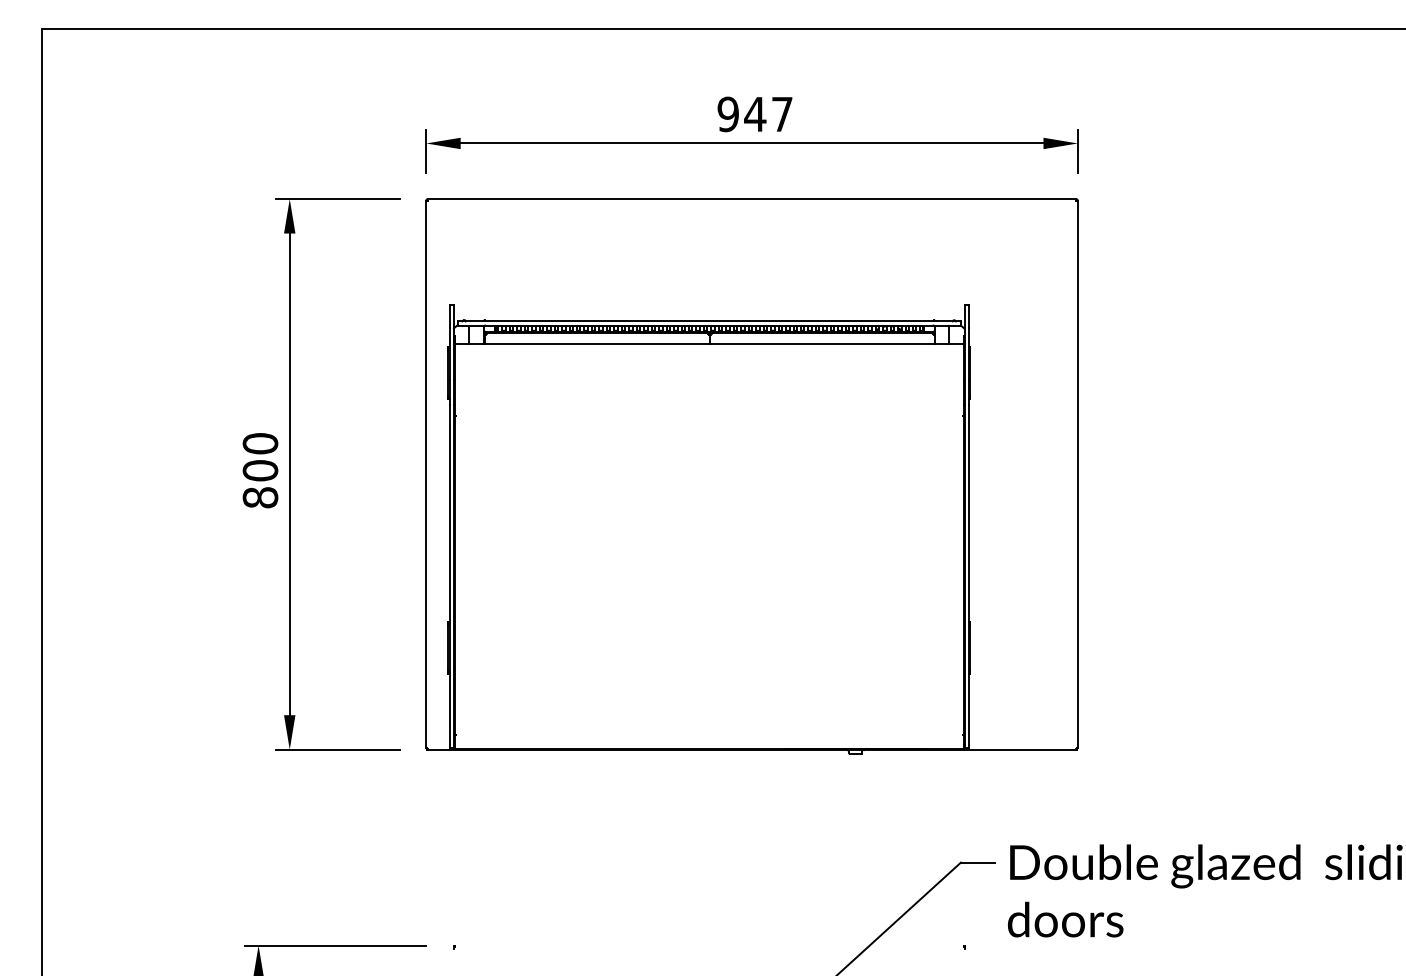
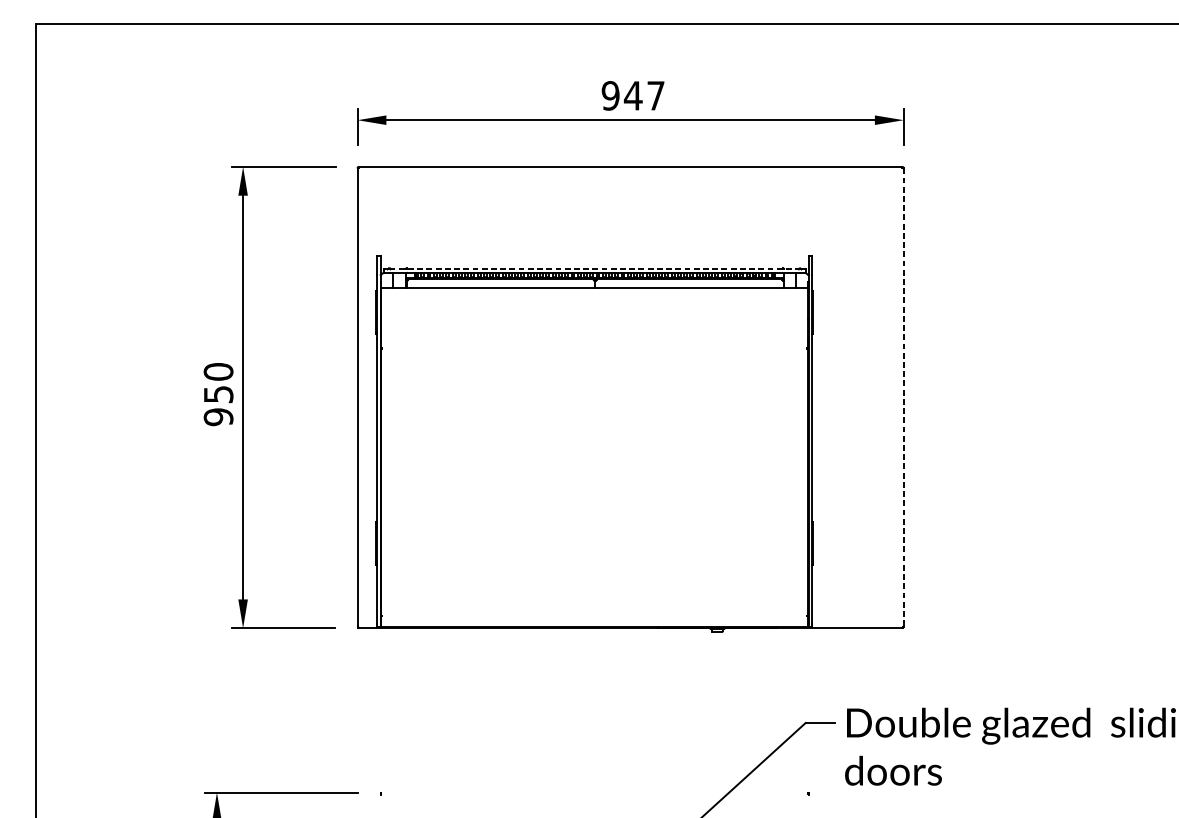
line: (709, 321) -> (594, 269), solid -> dashed
line: (1077, 474) -> (903, 397), solid -> dashed
text: (260, 484) -> (218, 406), 800 -> 950

